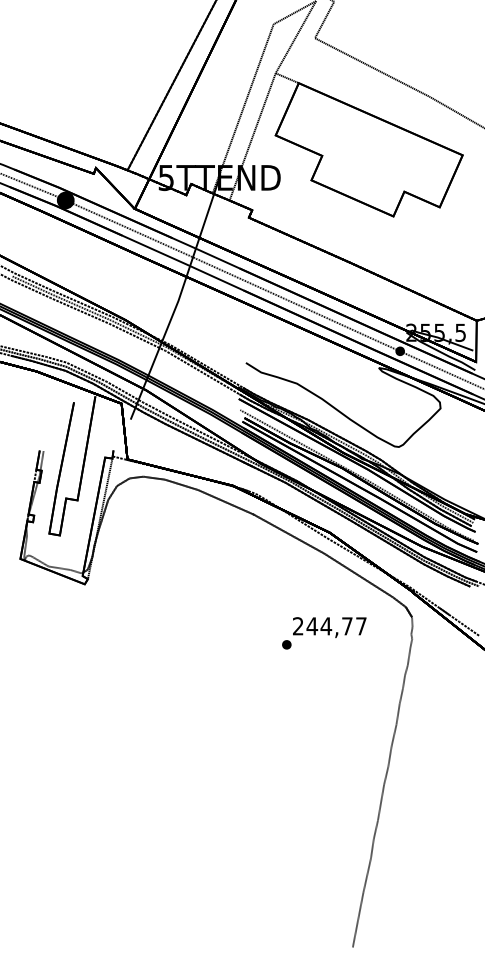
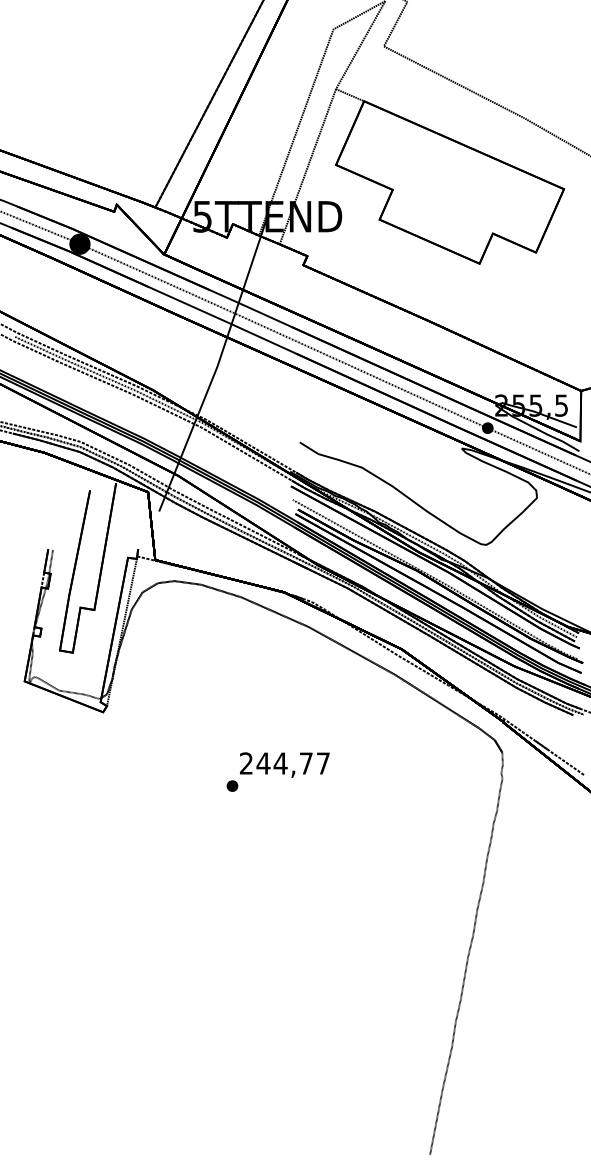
text: (324, 633) -> (278, 772), moved

